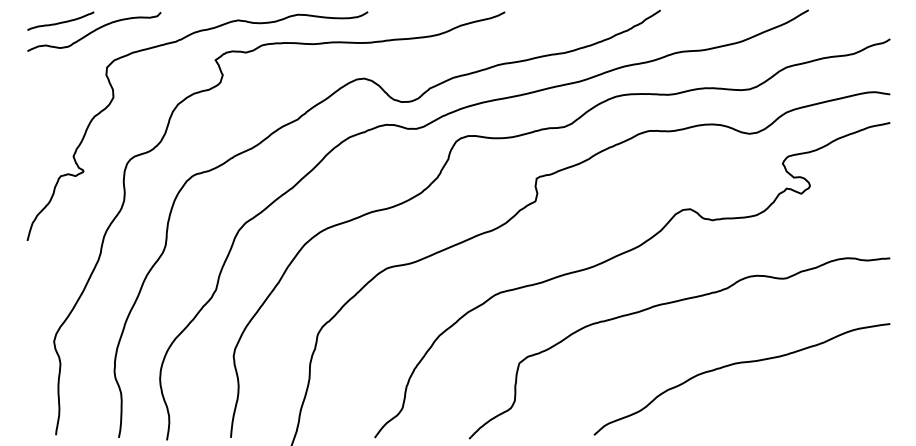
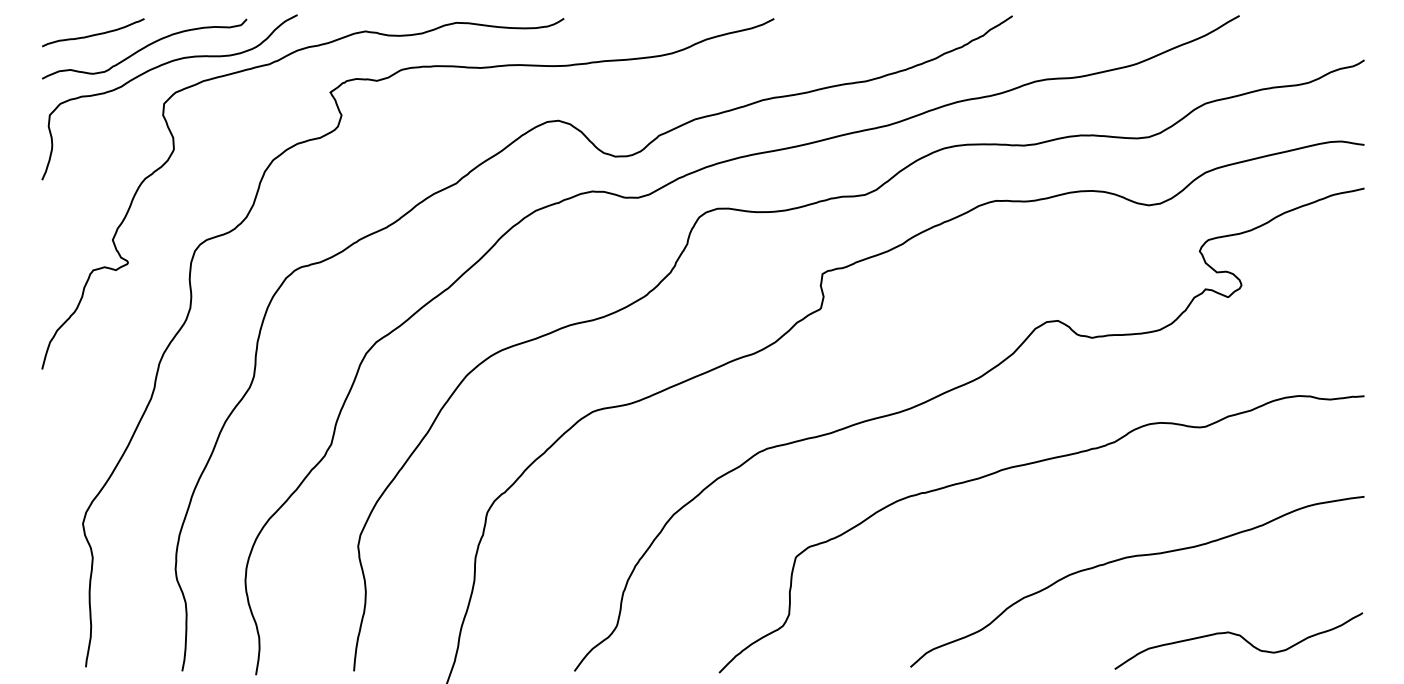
curve: (103, 44) -> (158, 68), added
curve: (809, 416) -> (1240, 638), added

